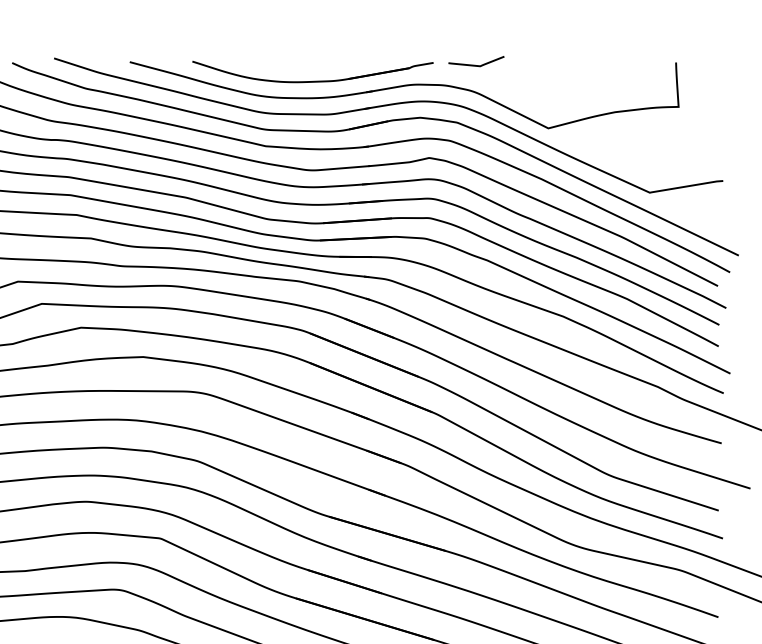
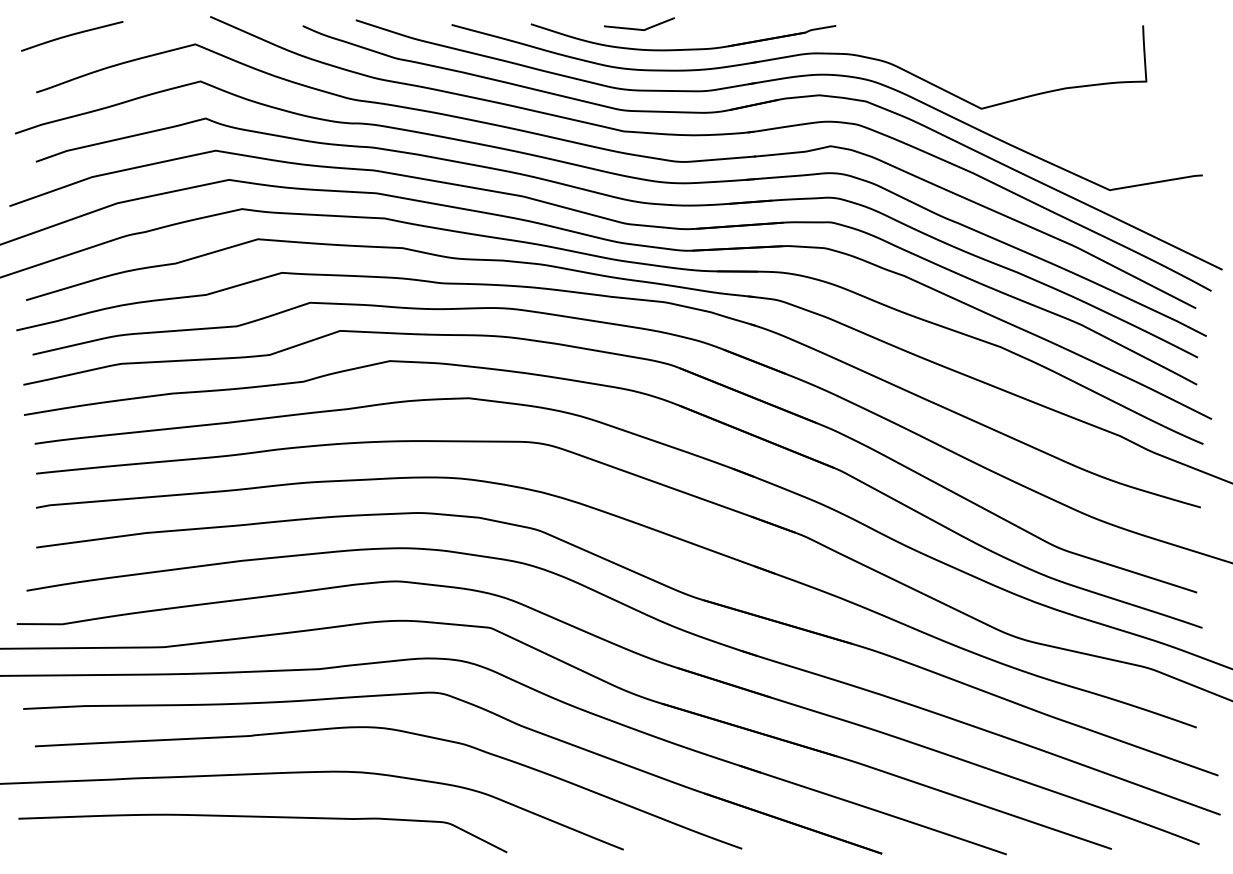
curve: (476, 64) -> (639, 28), moved

